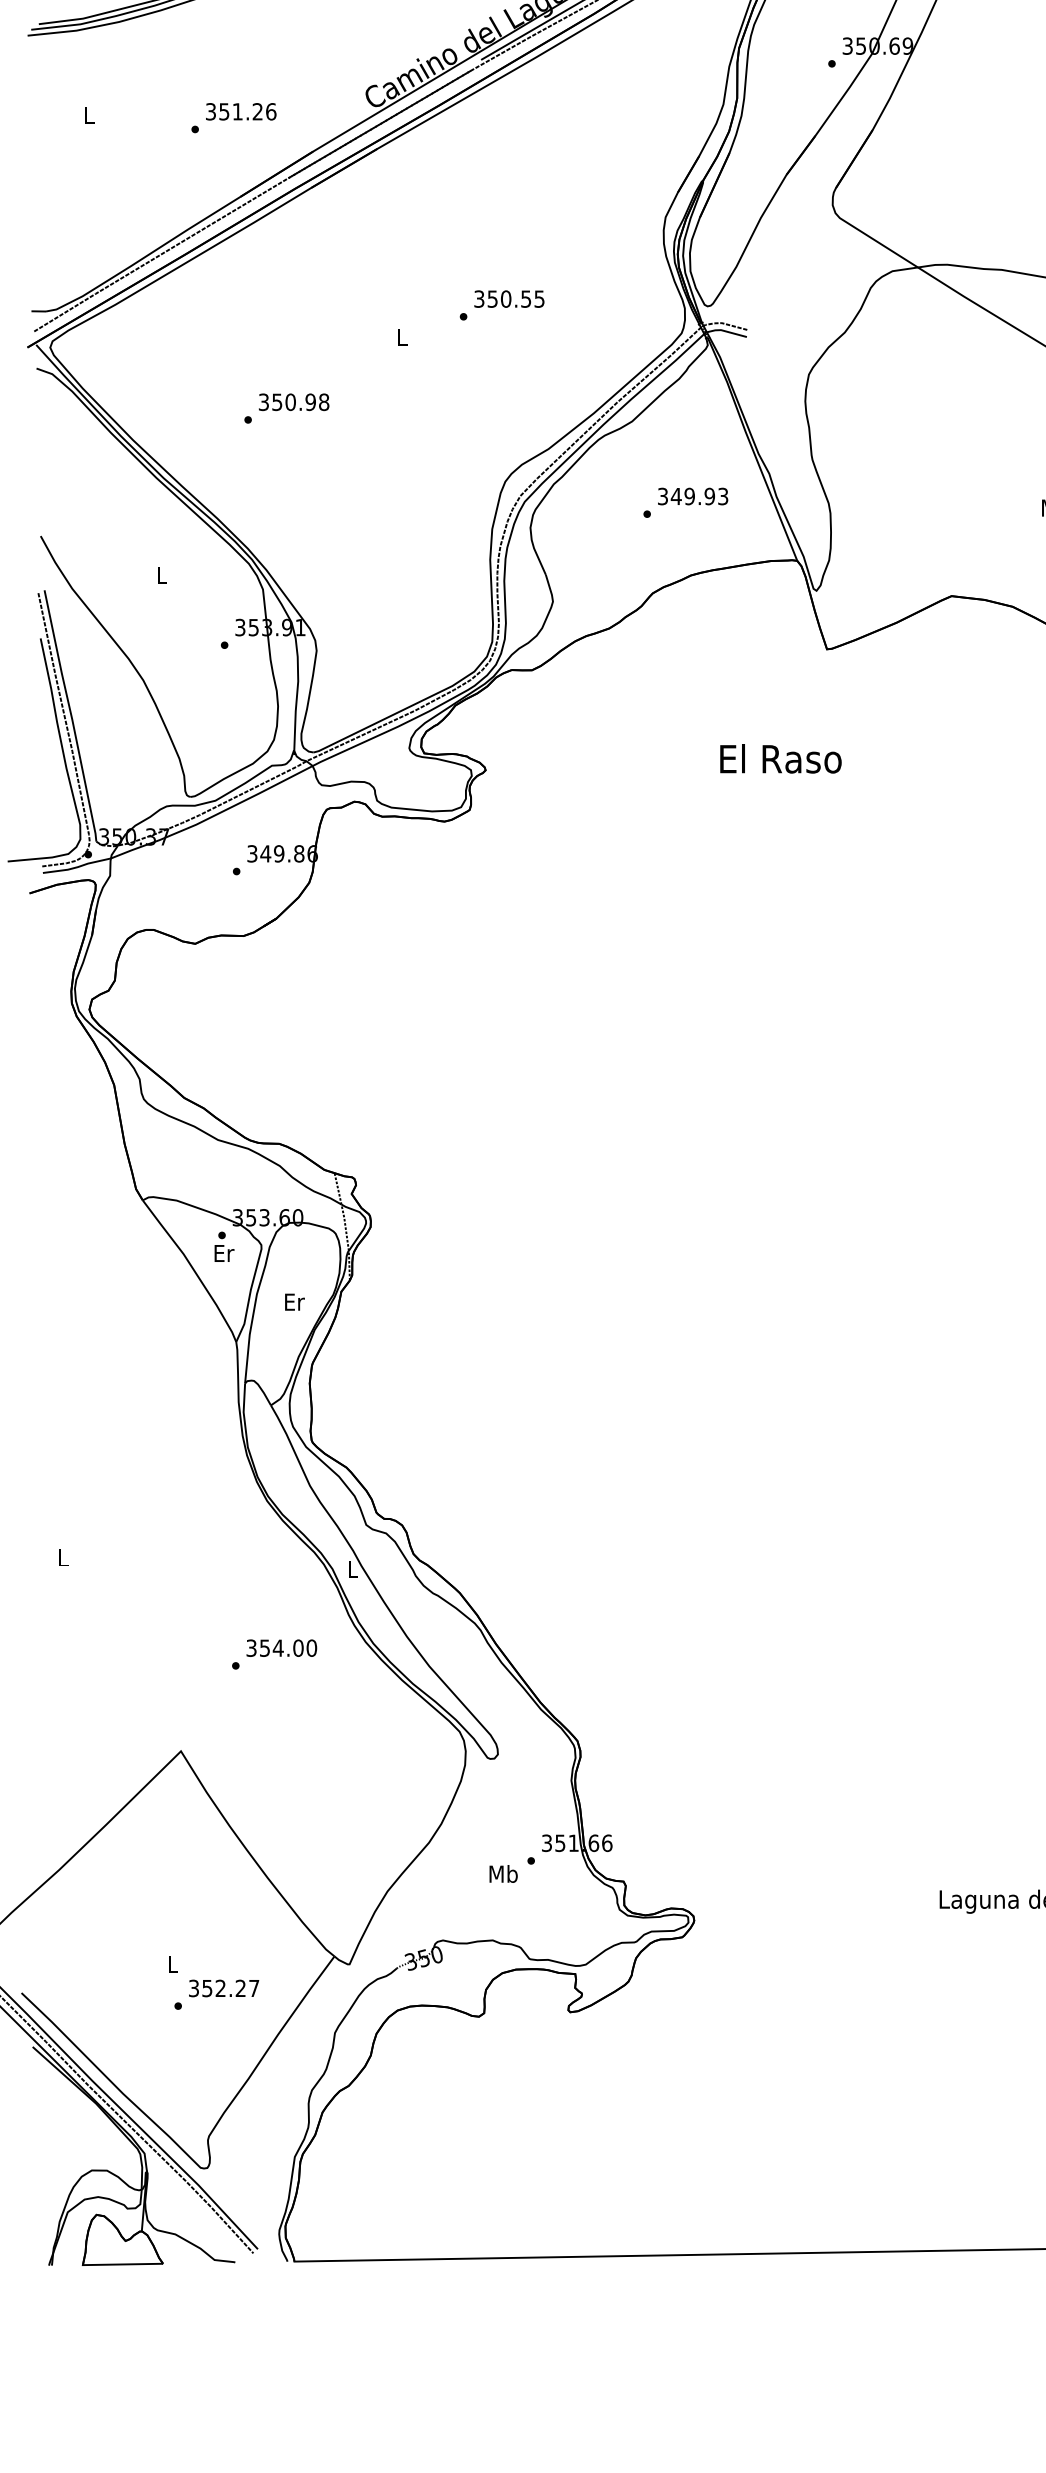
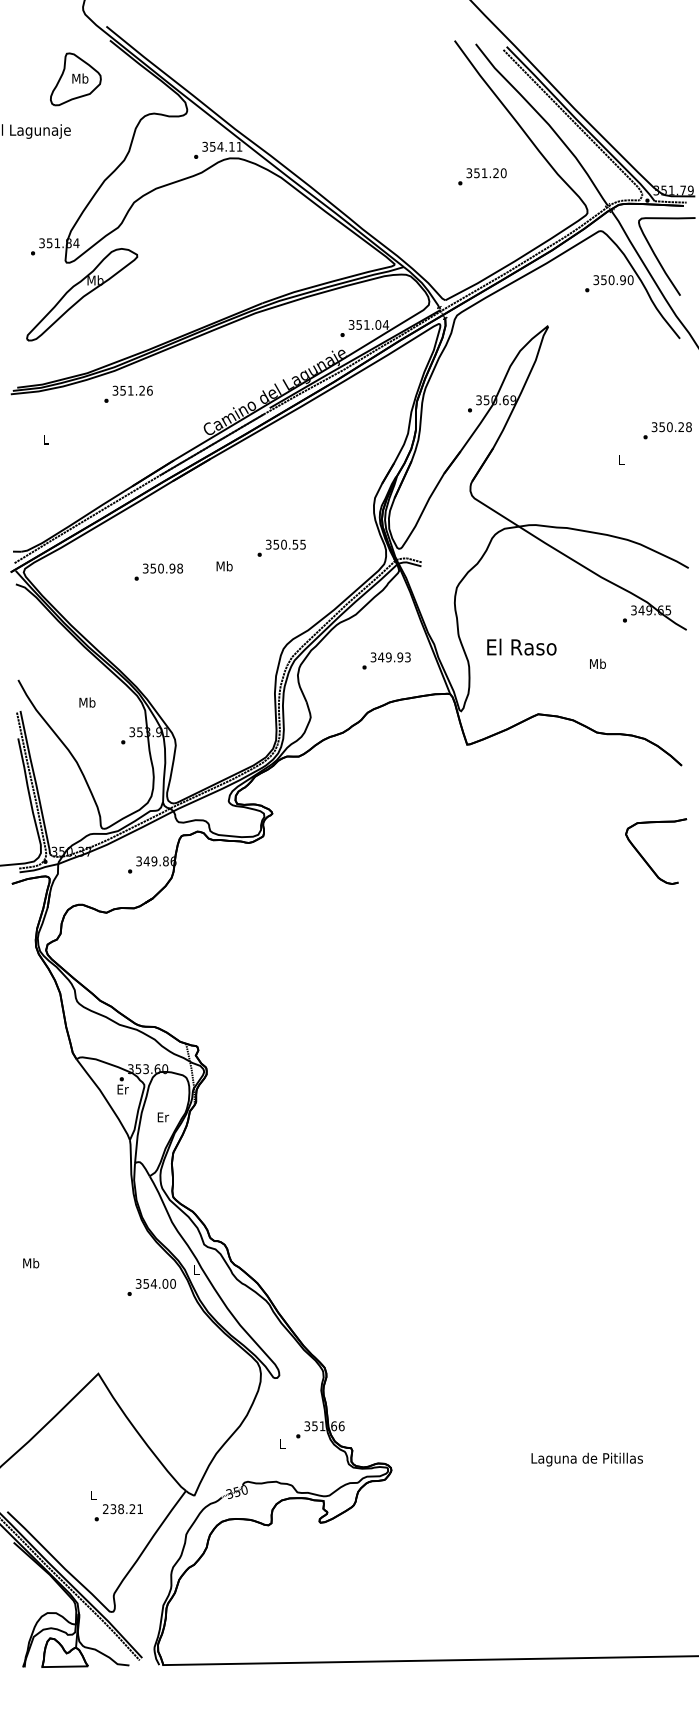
text: (233, 116) -> (128, 393), moved
text: (401, 337) -> (224, 566), L -> Mb
text: (286, 407) -> (158, 571), moved
text: (161, 575) -> (87, 702), L -> Mb
text: (780, 757) -> (521, 646), moved
text: (63, 1558) -> (31, 1263), L -> Mb
text: (274, 1654) -> (151, 1287), moved
text: (503, 1873) -> (282, 1443), Mb -> L
text: (223, 1989) -> (122, 1509), 352.27 -> 238.21

